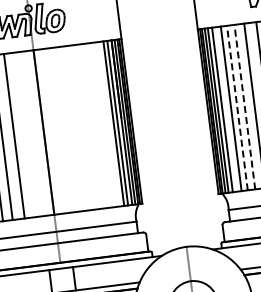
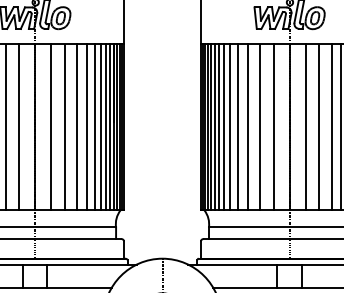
line: (244, 107) -> (237, 127), dashed -> solid
line: (237, 108) -> (230, 127), dashed -> solid
line: (226, 109) -> (219, 127), added
line: (108, 124) -> (100, 127), added
line: (102, 125) -> (94, 127), added
line: (95, 126) -> (87, 127), added
line: (85, 127) -> (77, 127), added
line: (73, 128) -> (65, 127), added
line: (59, 130) -> (51, 127), added
line: (28, 134) -> (19, 127), added

